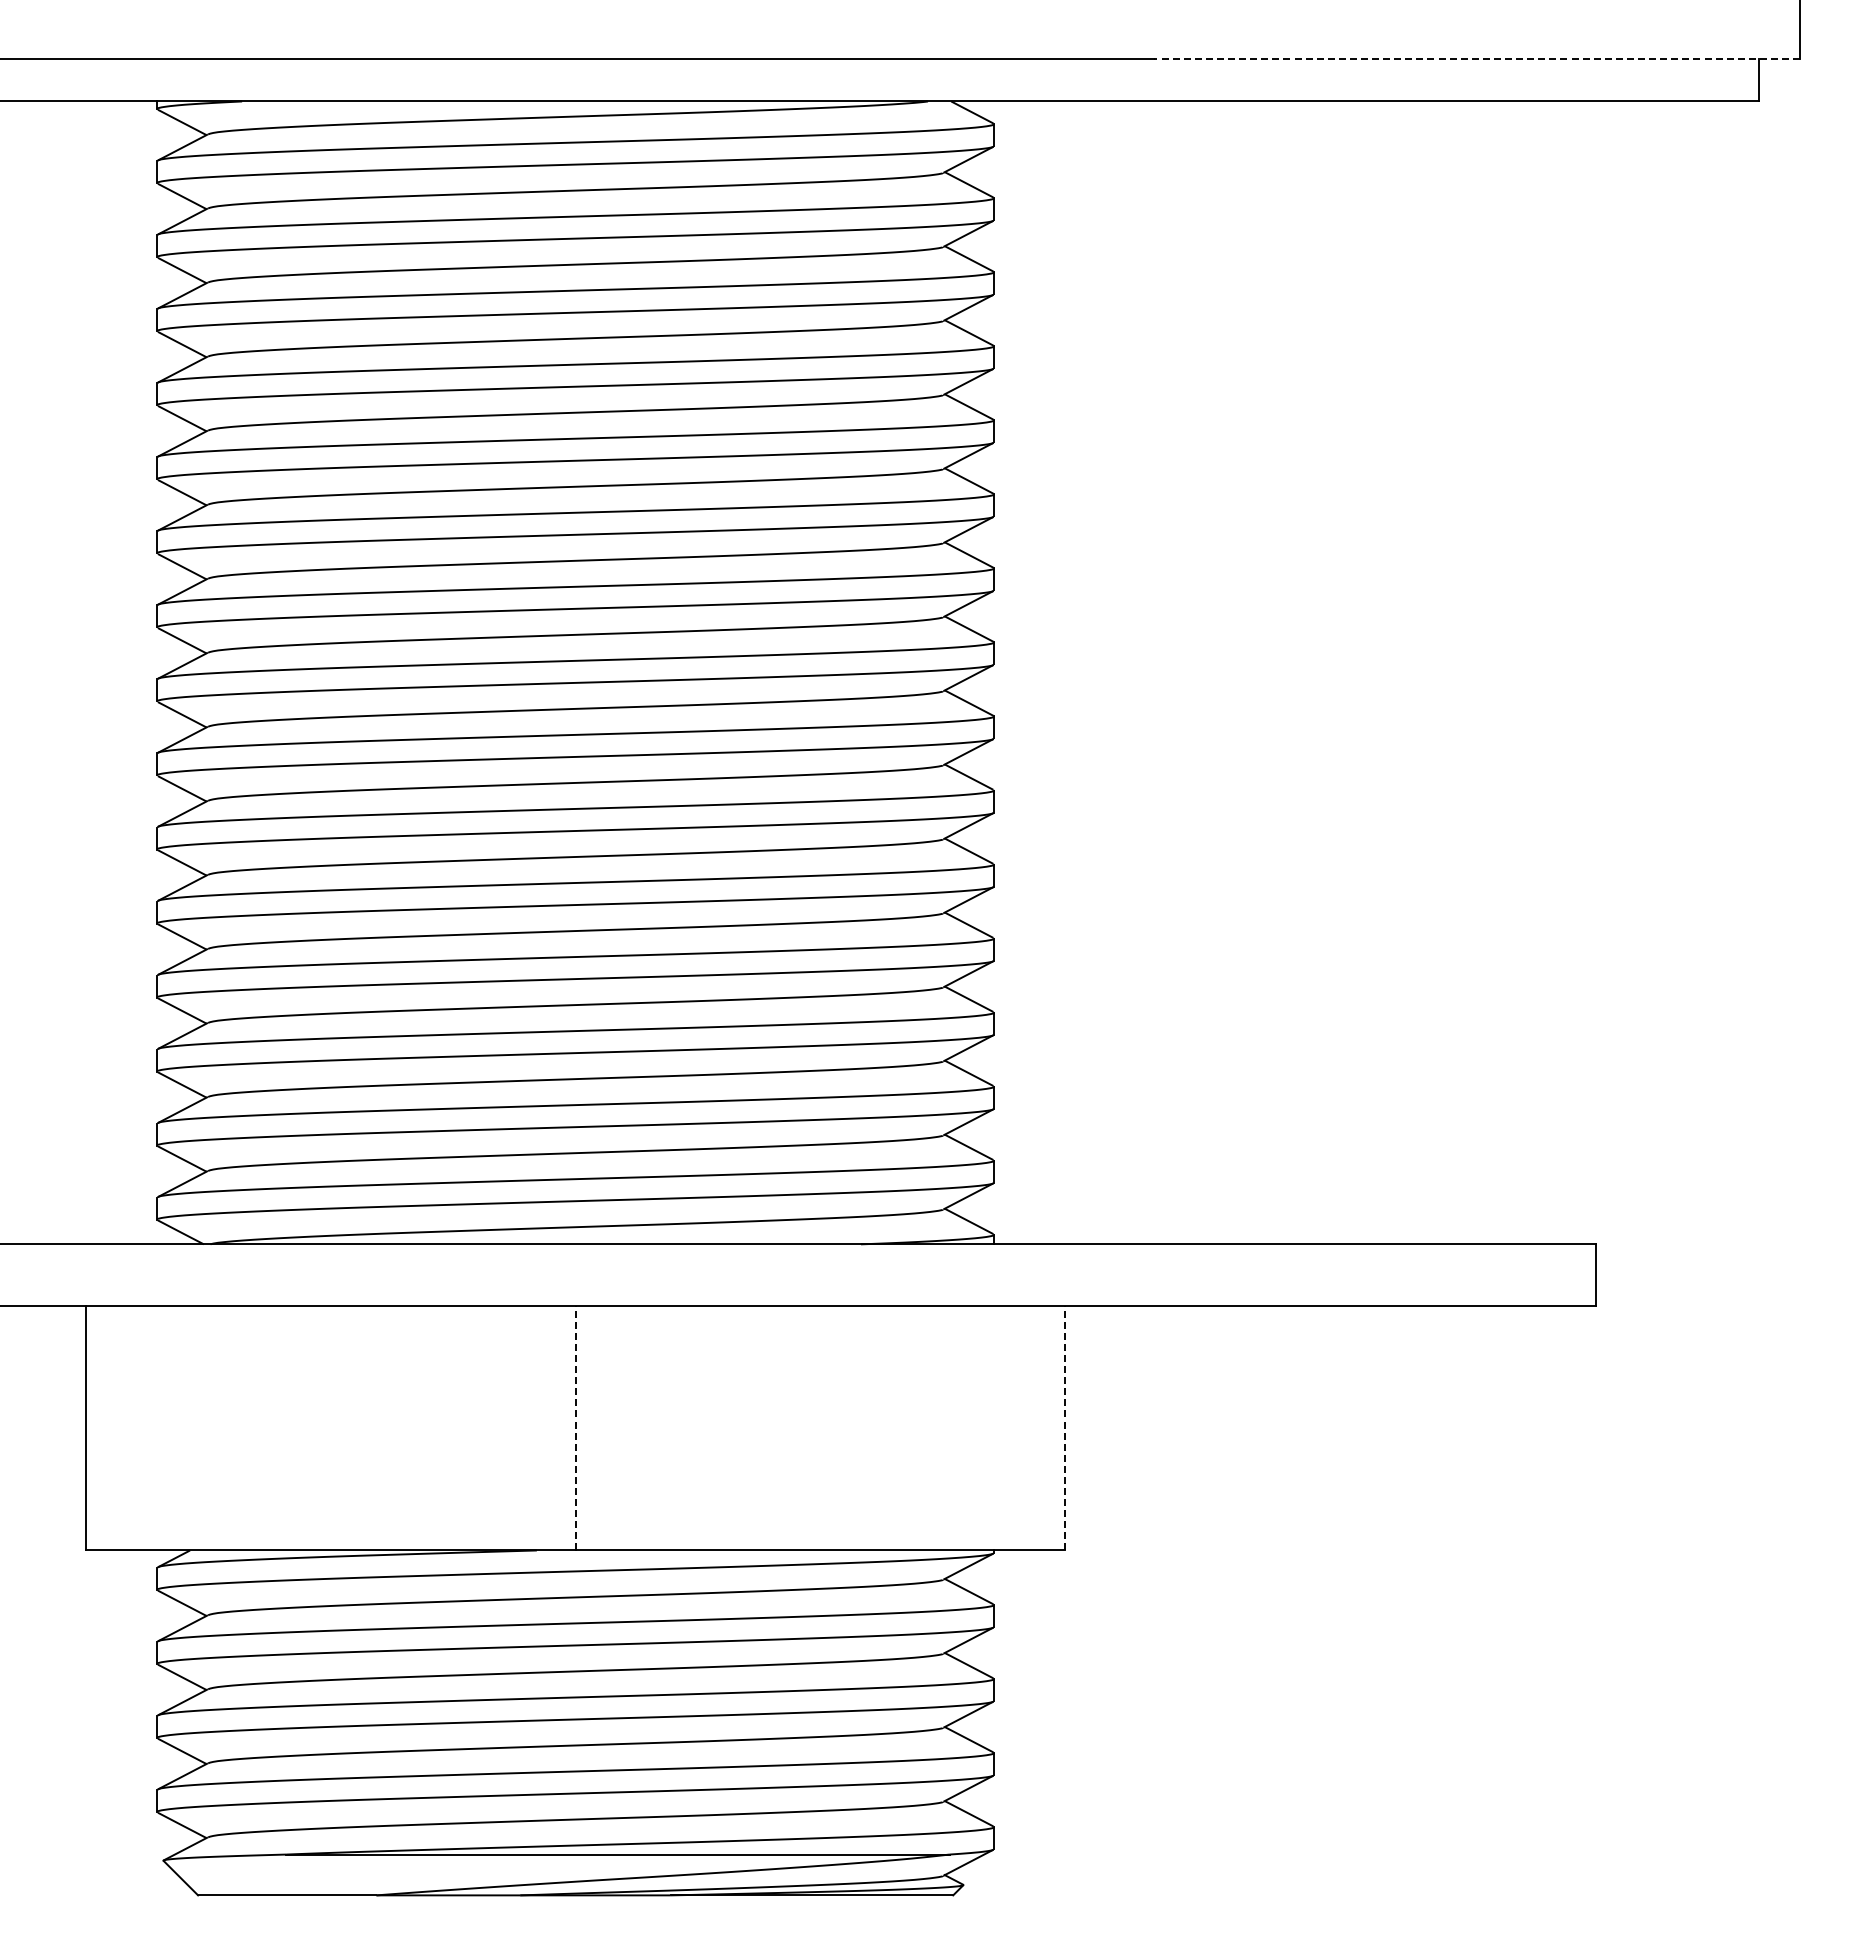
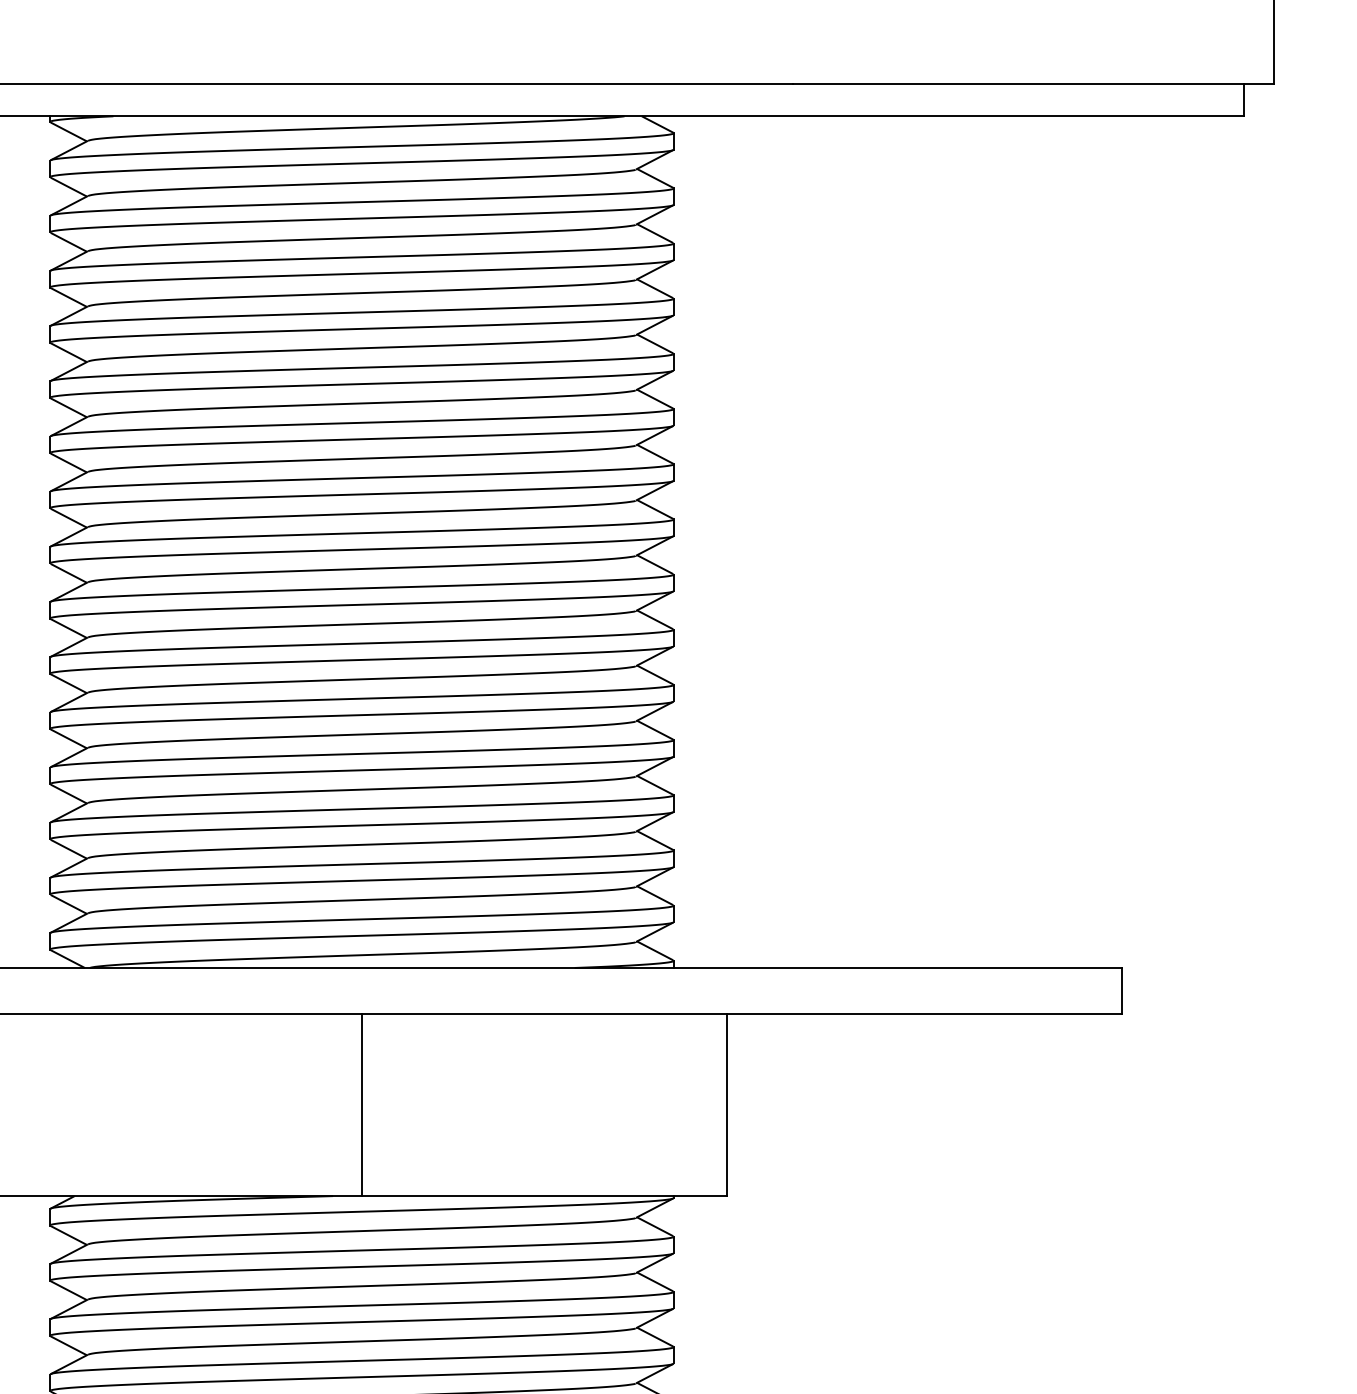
line: (1476, 58) -> (1033, 84), dashed -> solid
line: (575, 1427) -> (361, 1104), dashed -> solid
line: (1065, 1427) -> (727, 1104), dashed -> solid

